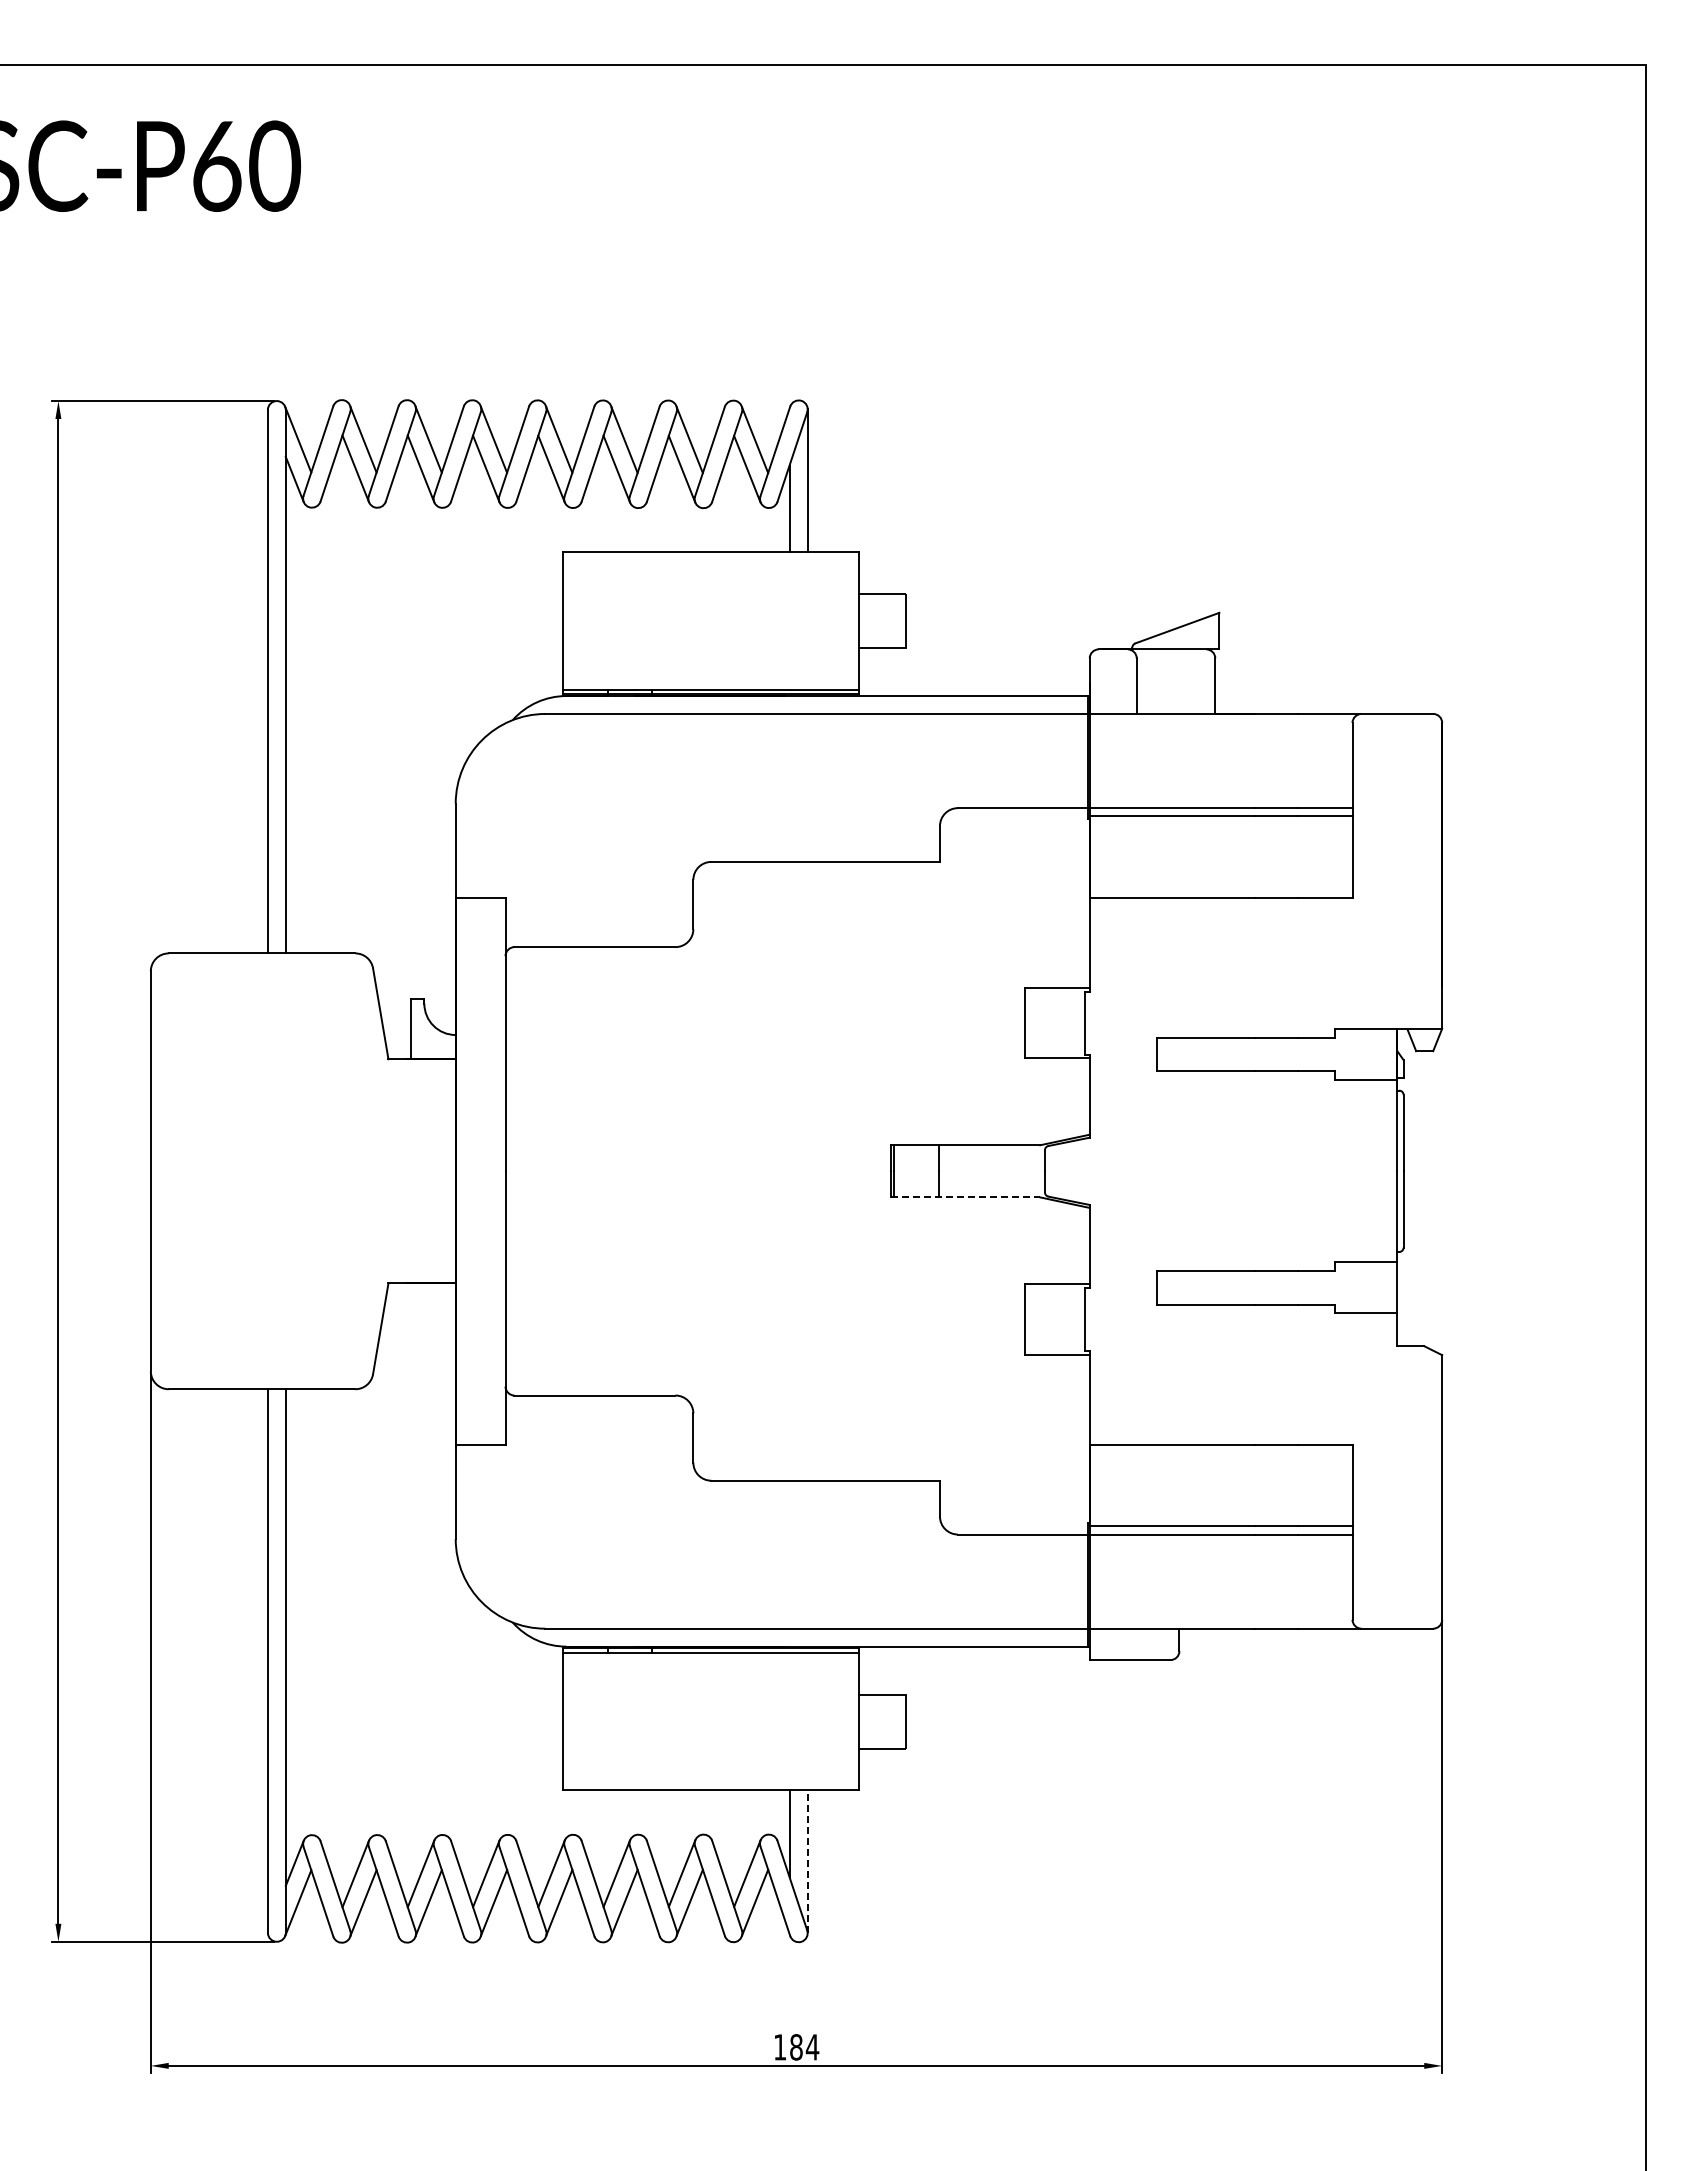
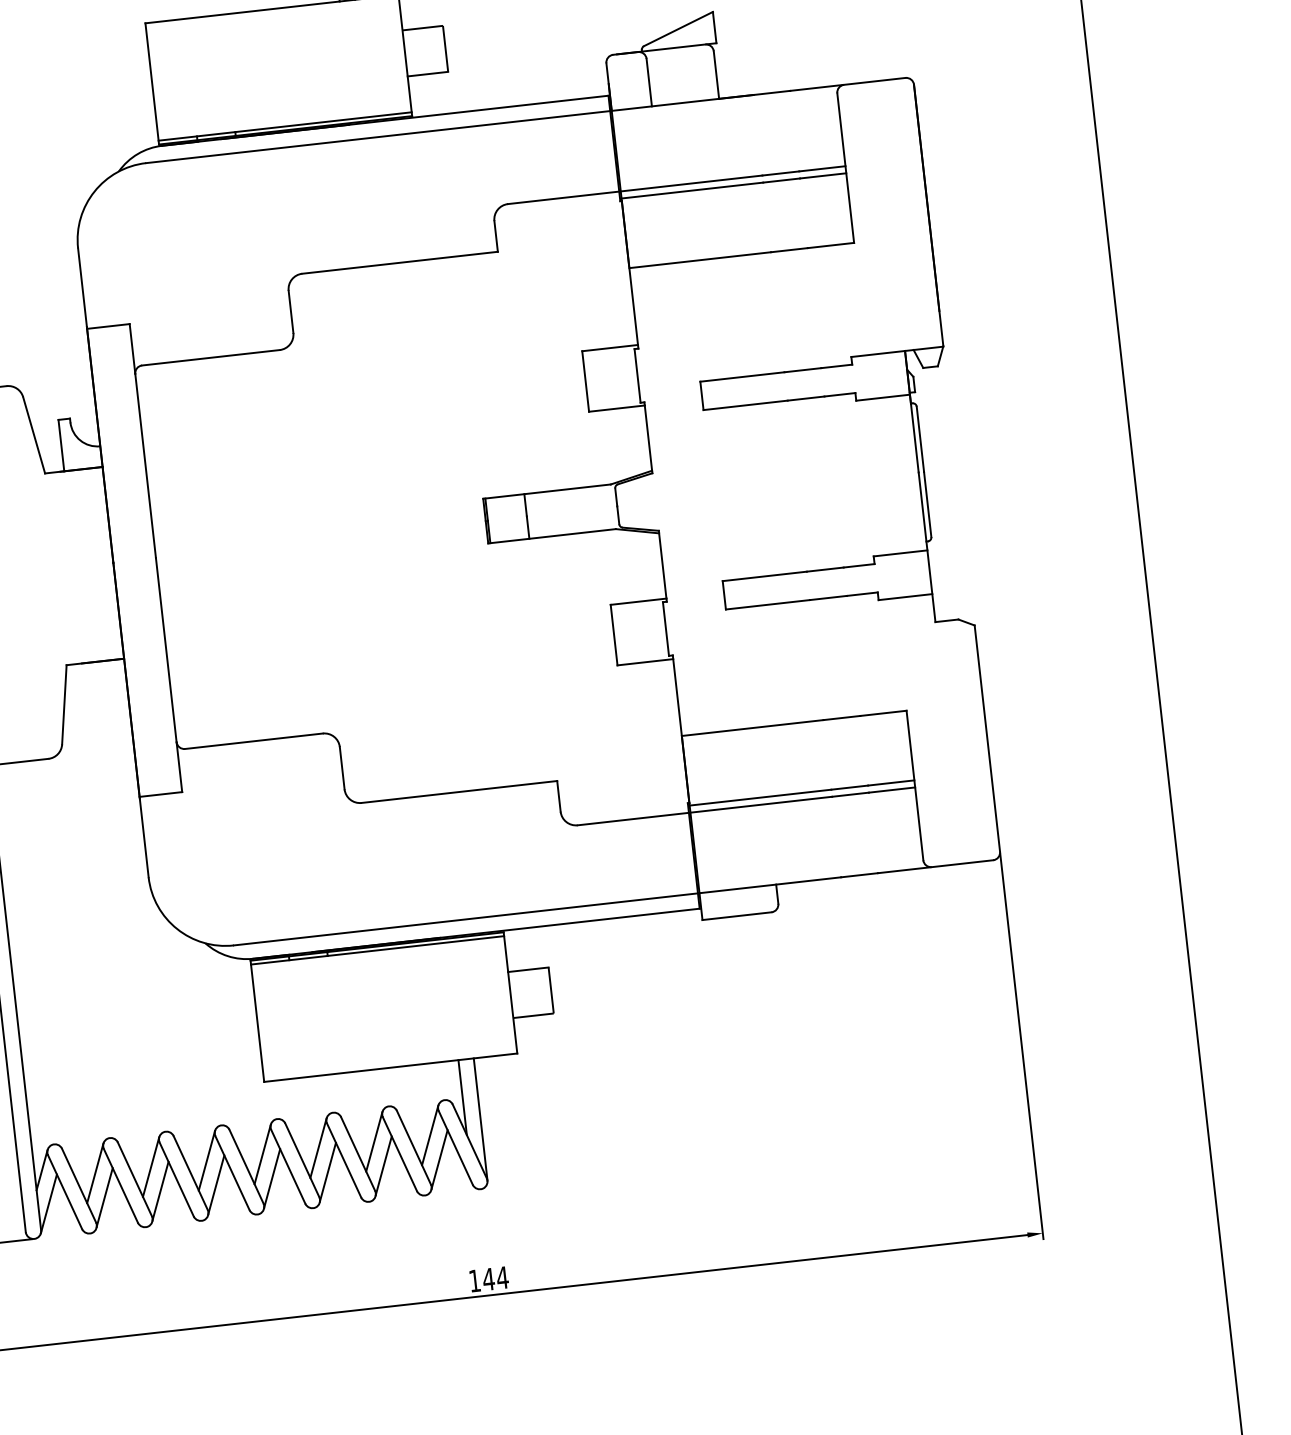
line: (965, 1197) -> (551, 536), dashed -> solid
line: (807, 1861) -> (480, 1119), dashed -> solid
text: (796, 2047) -> (488, 1279), 184 -> 144

